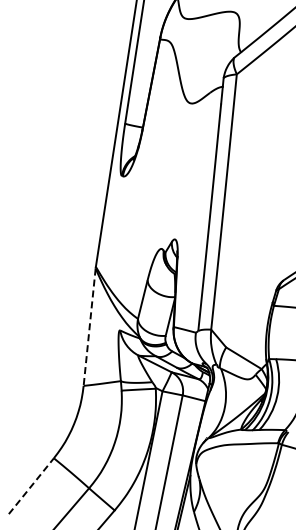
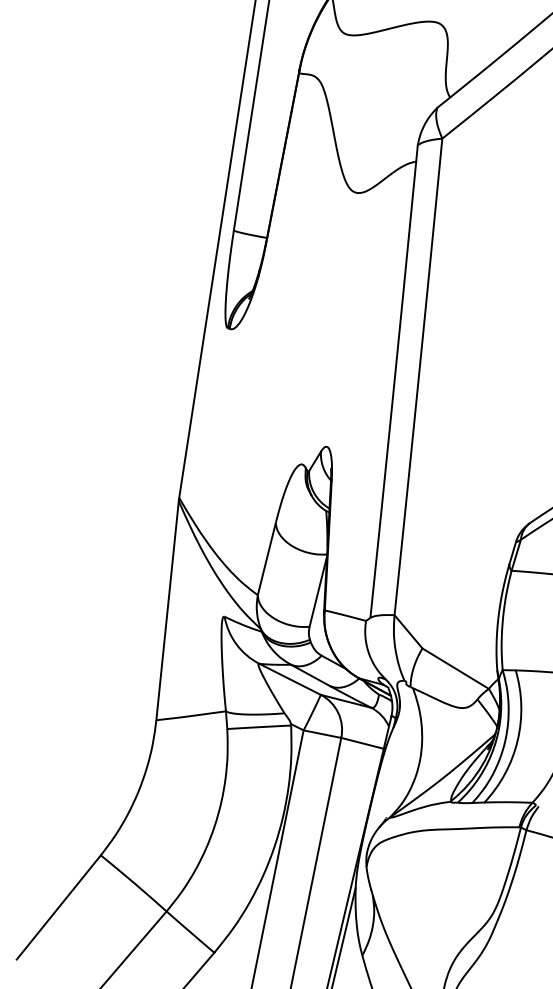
line: (89, 327) -> (167, 611), dashed -> solid
line: (31, 486) -> (58, 908), dashed -> solid

